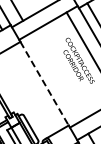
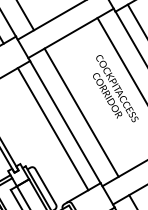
line: (55, 77) -> (81, 113), added
line: (44, 84) -> (65, 123), dashed -> solid
line: (36, 88) -> (53, 129), added

